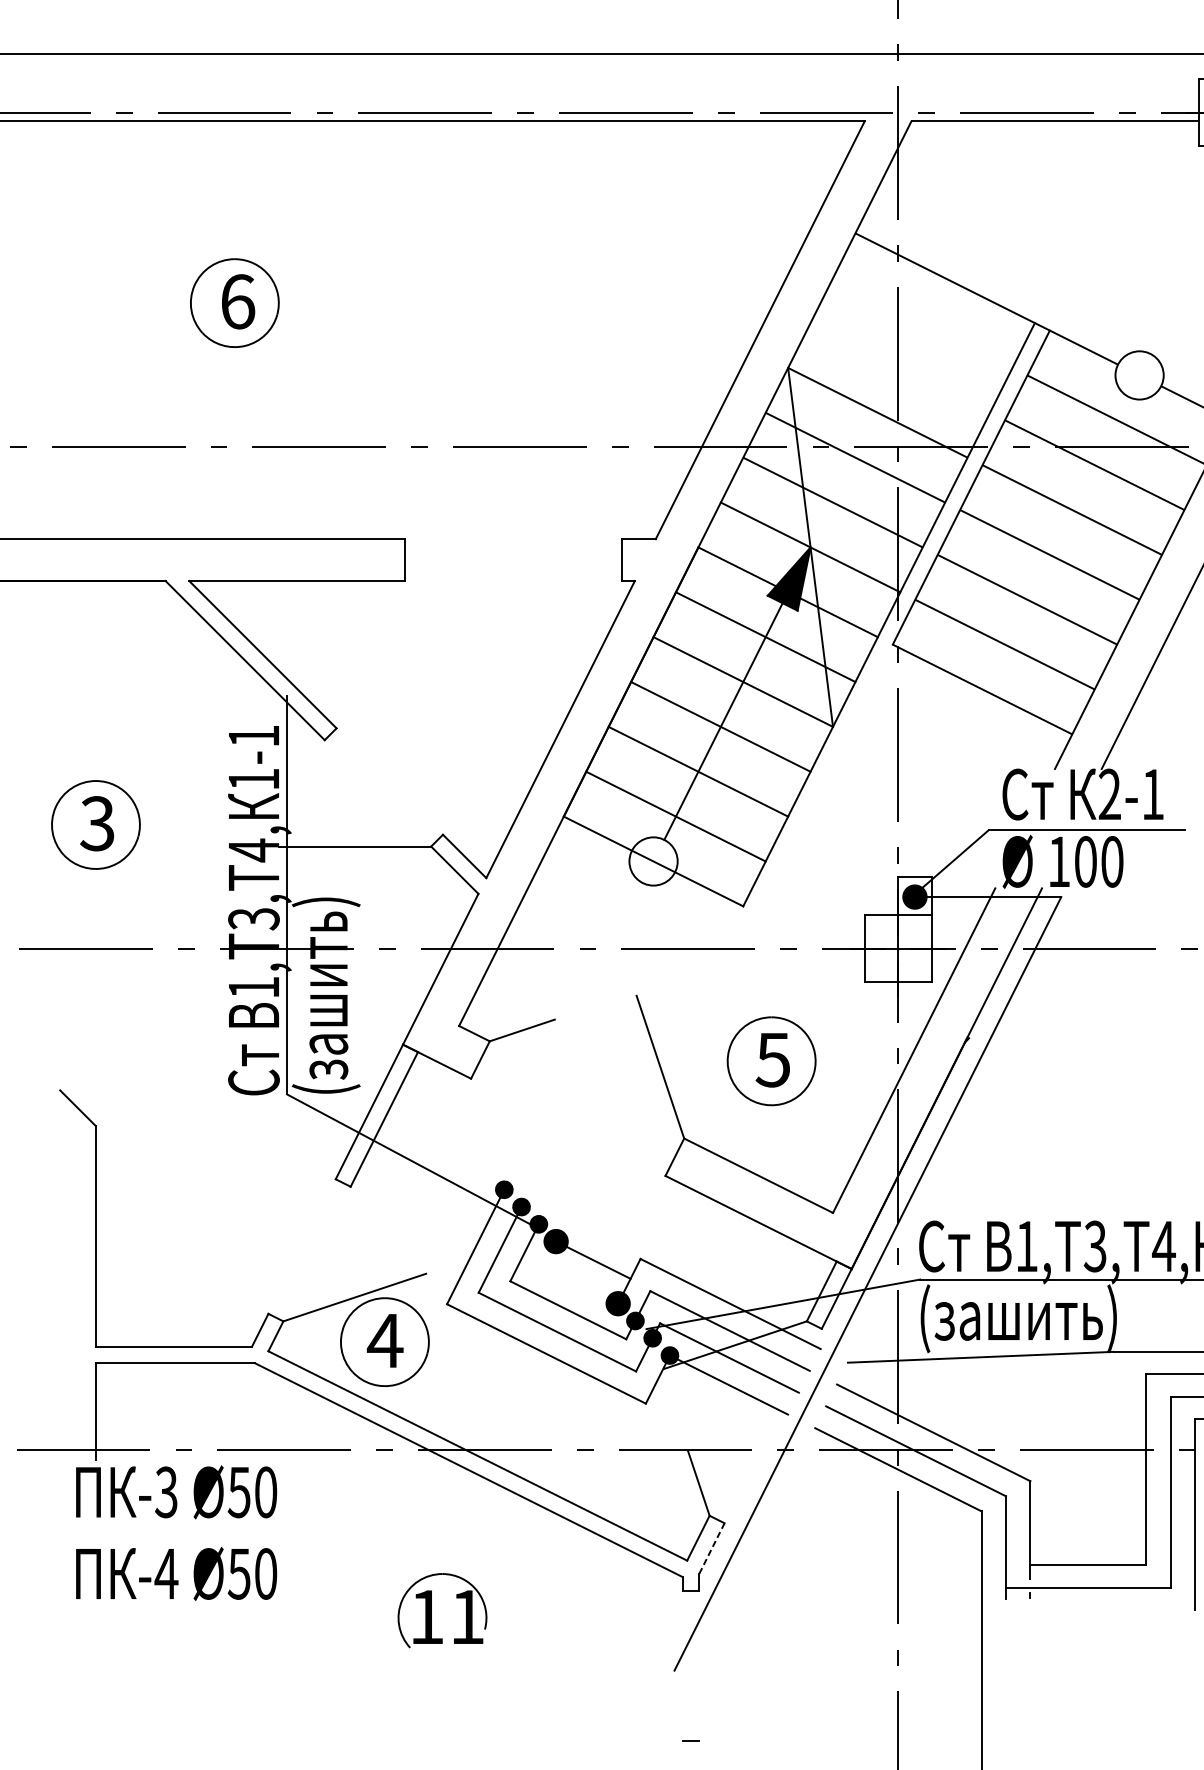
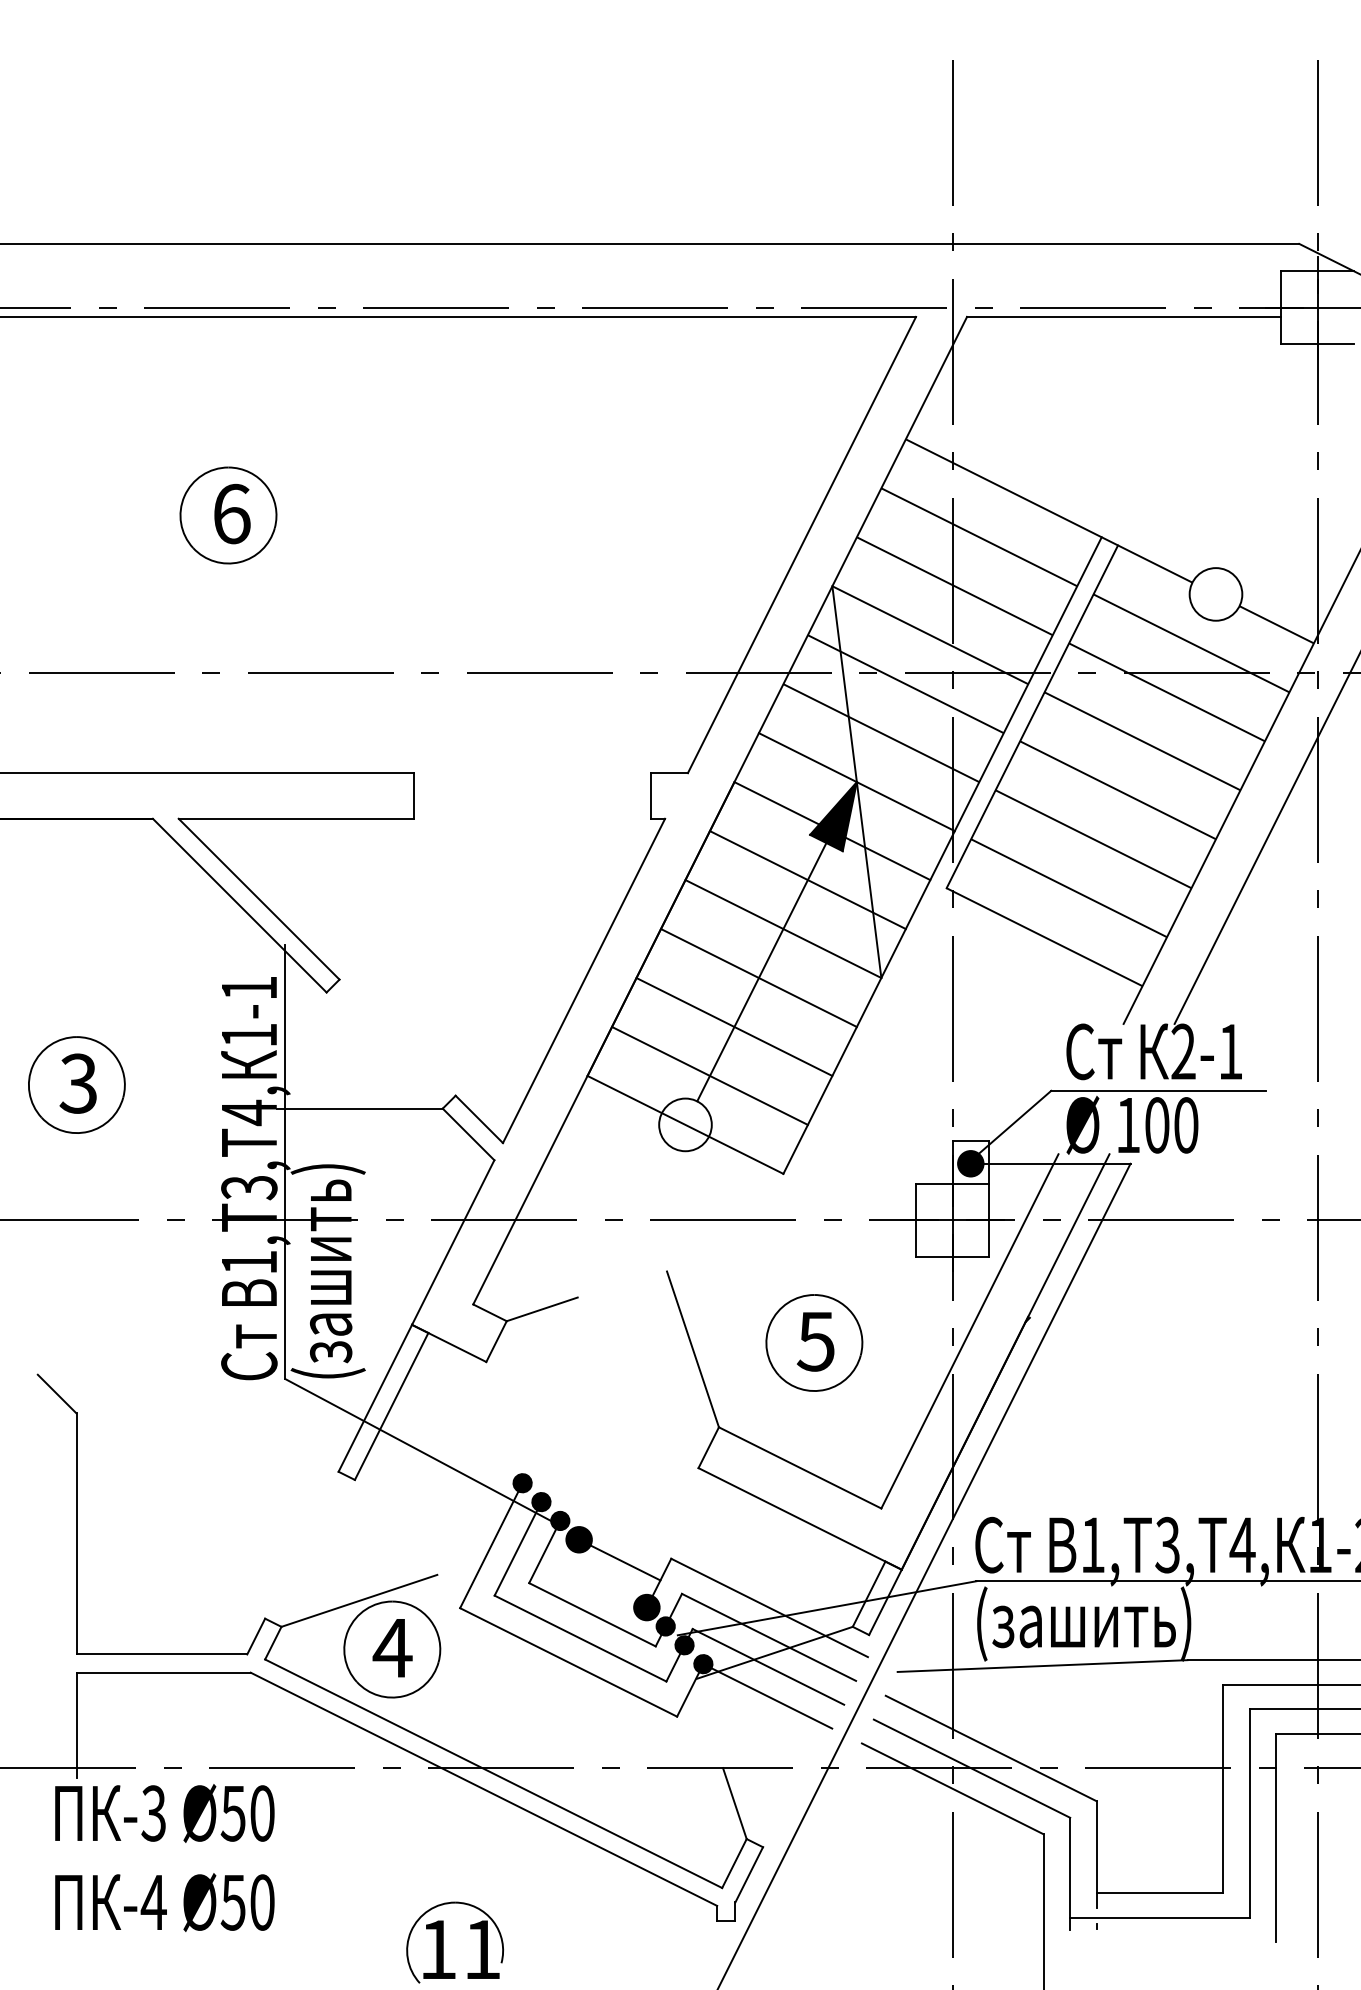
line: (922, 323) -> (979, 537), added
line: (900, 368) -> (954, 586), added
line: (712, 1548) -> (749, 1874), dashed -> solid

